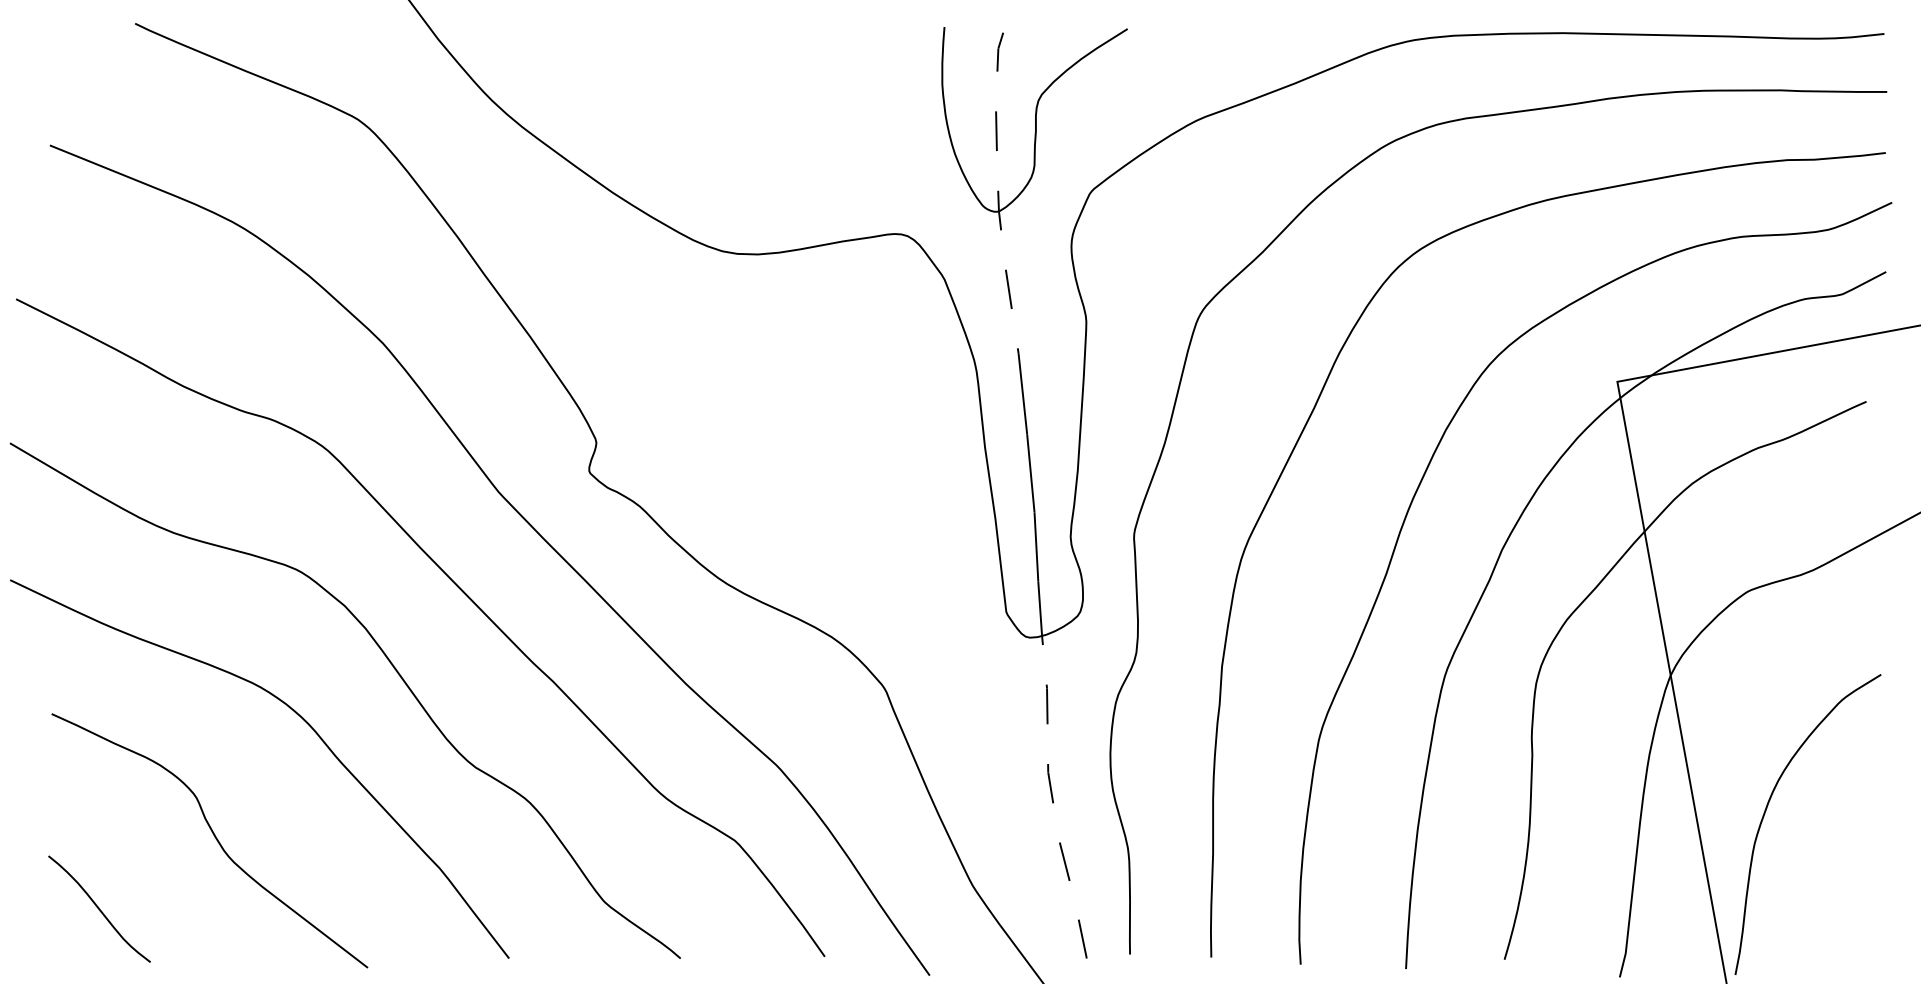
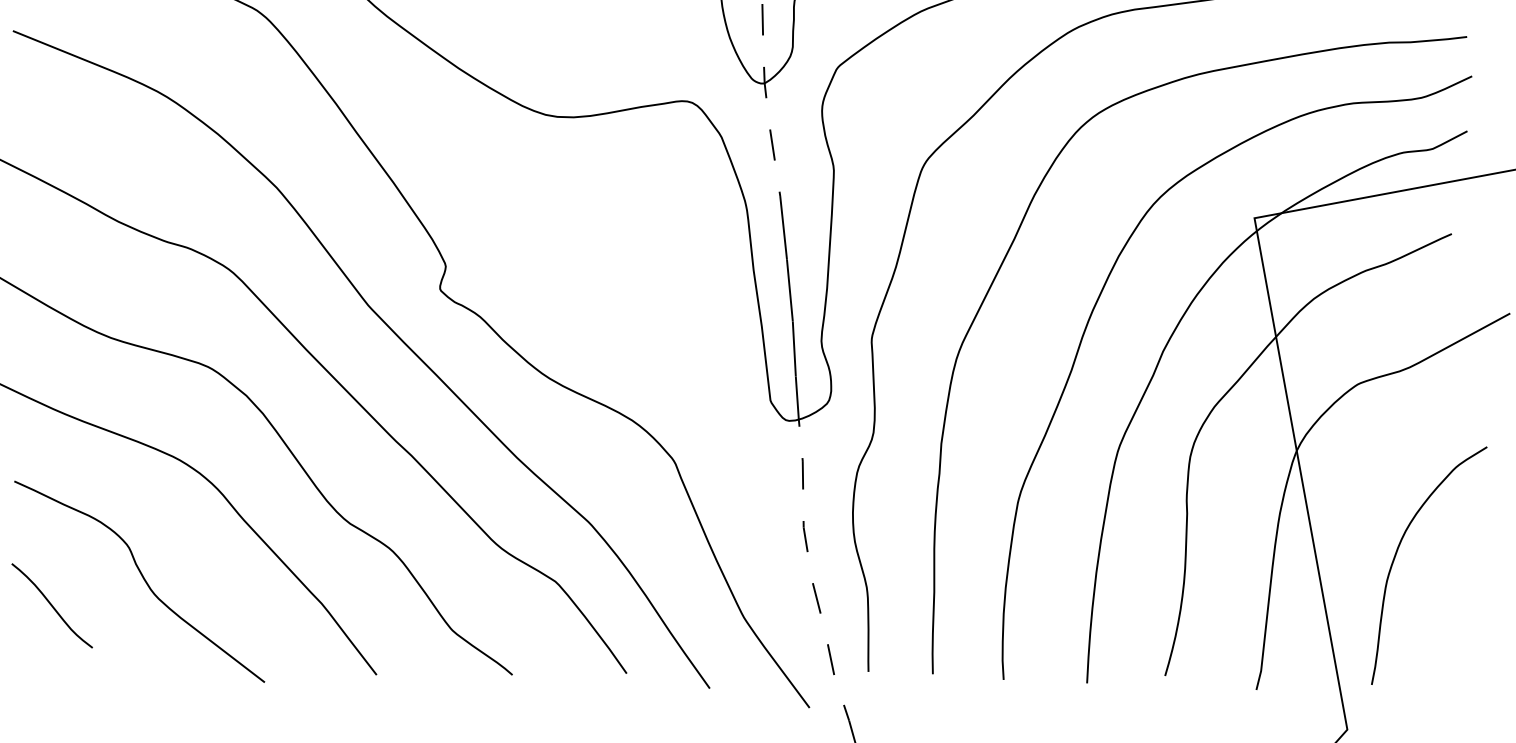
curve: (1766, 811) -> (1396, 555), moved
curve: (99, 908) -> (52, 605), moved

